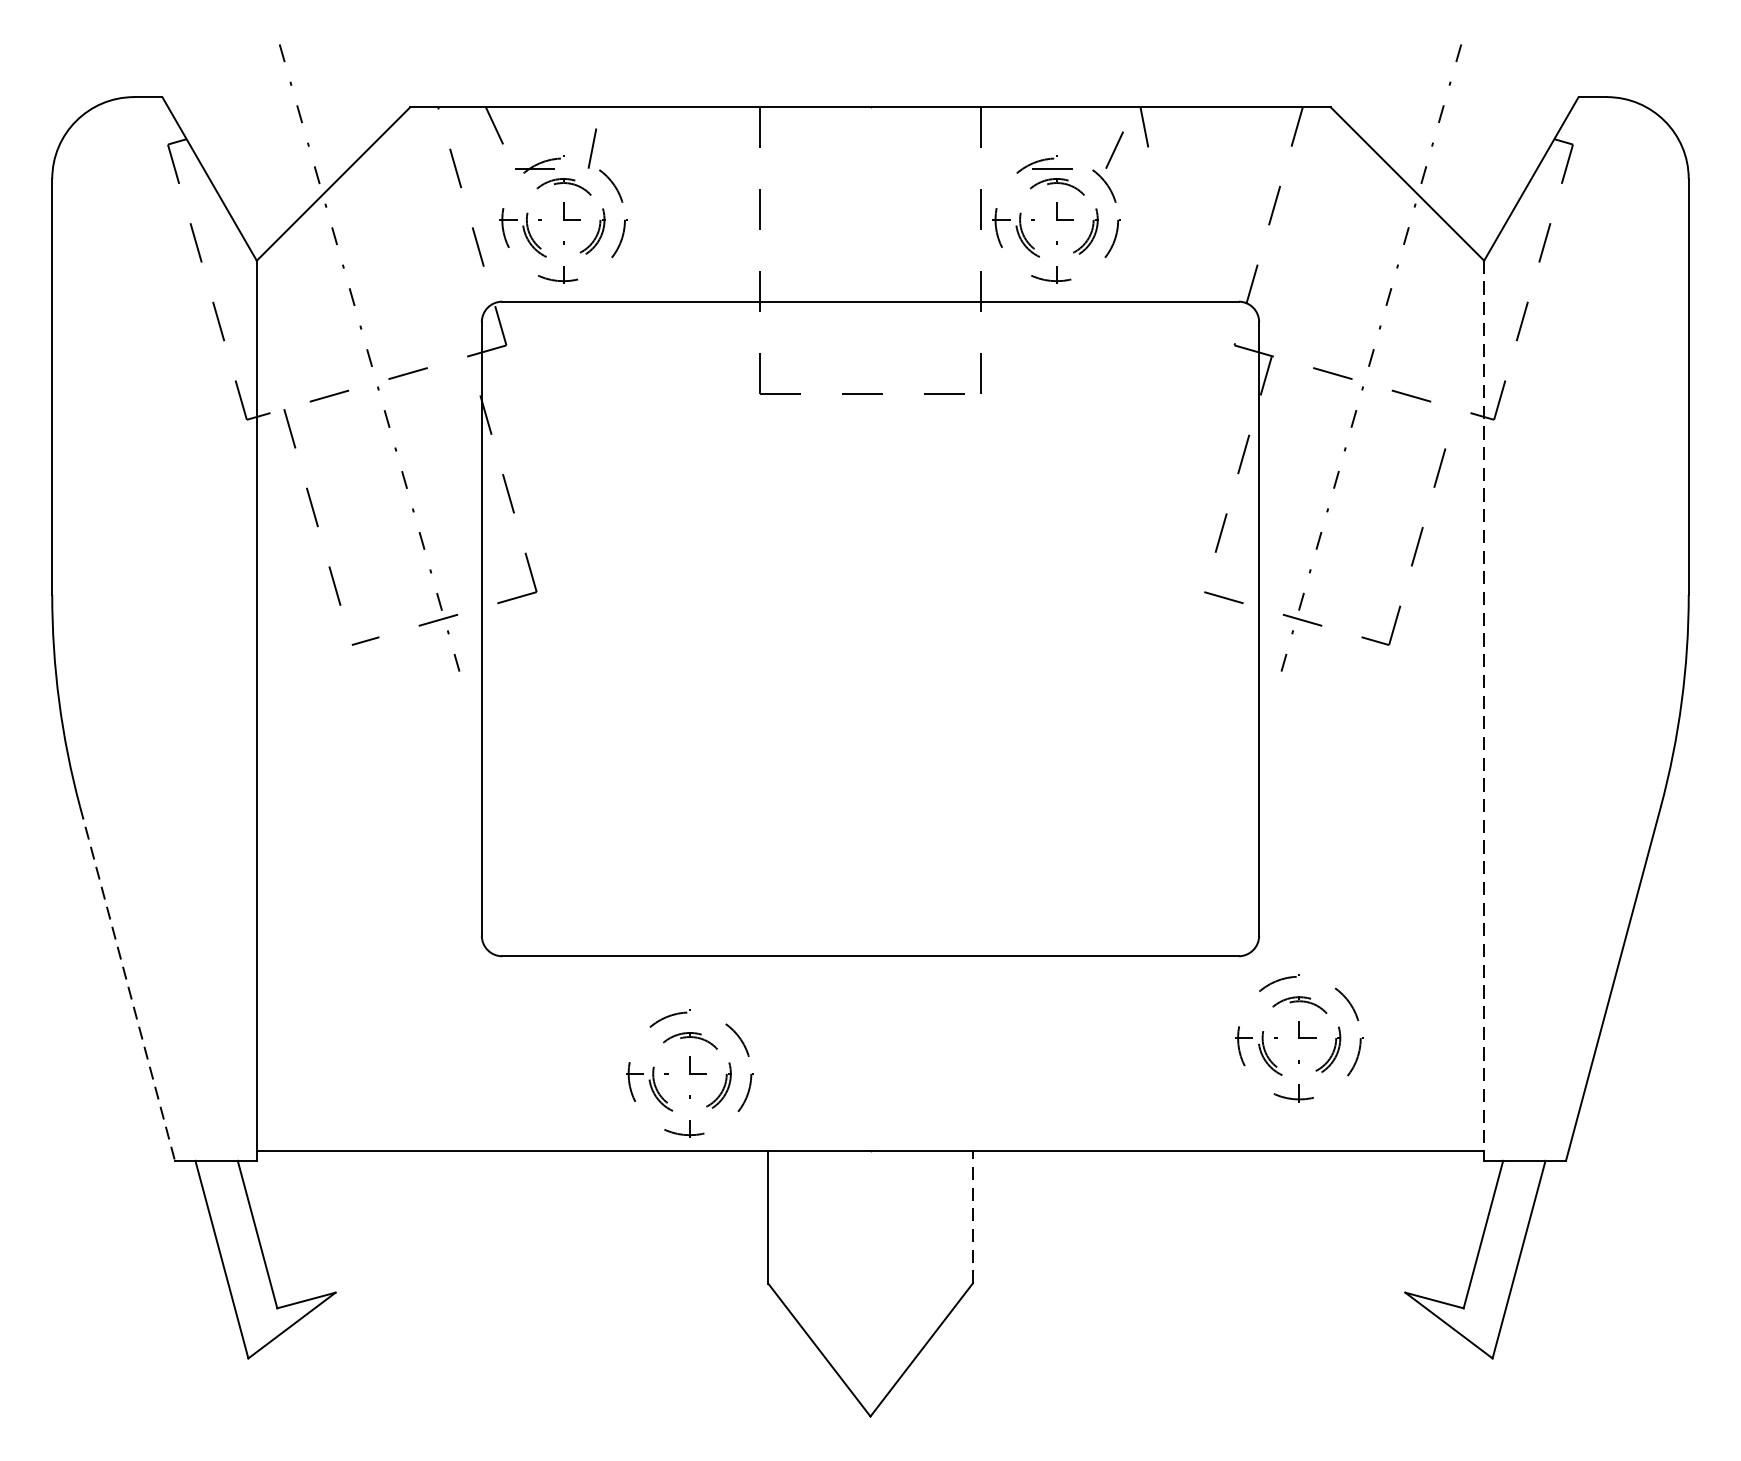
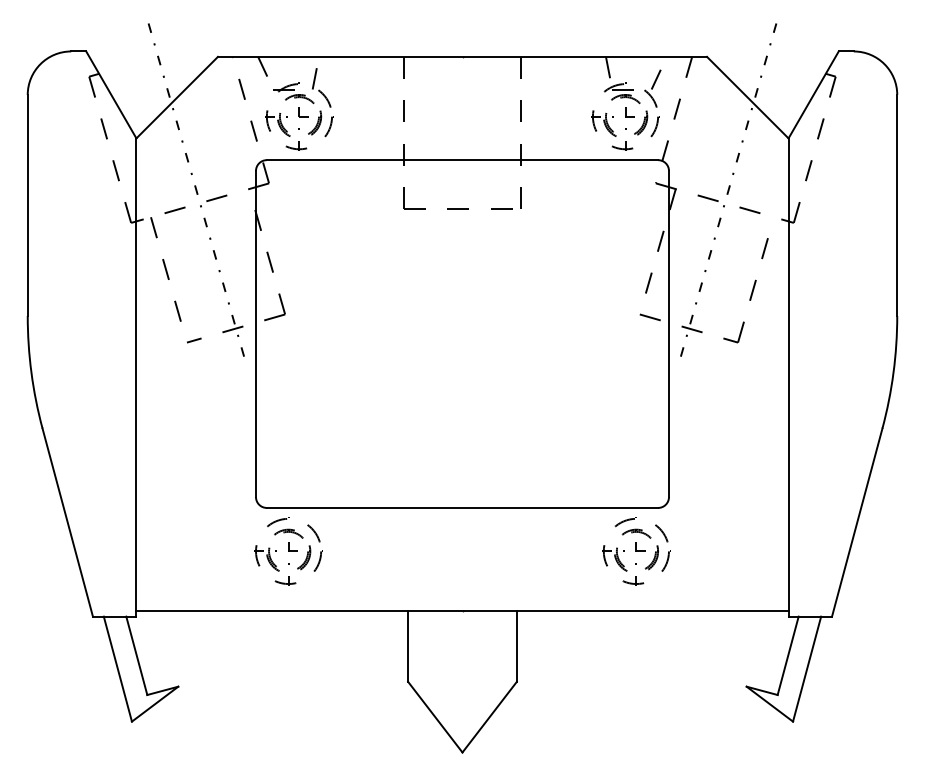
part: (1058, 206) -> (626, 109), moved
line: (1484, 712) -> (788, 378), dashed -> solid
line: (127, 985) -> (67, 523), dashed -> solid
part: (1299, 1038) -> (636, 551), moved
part: (689, 1073) -> (288, 551), moved
line: (972, 1217) -> (516, 646), dashed -> solid

